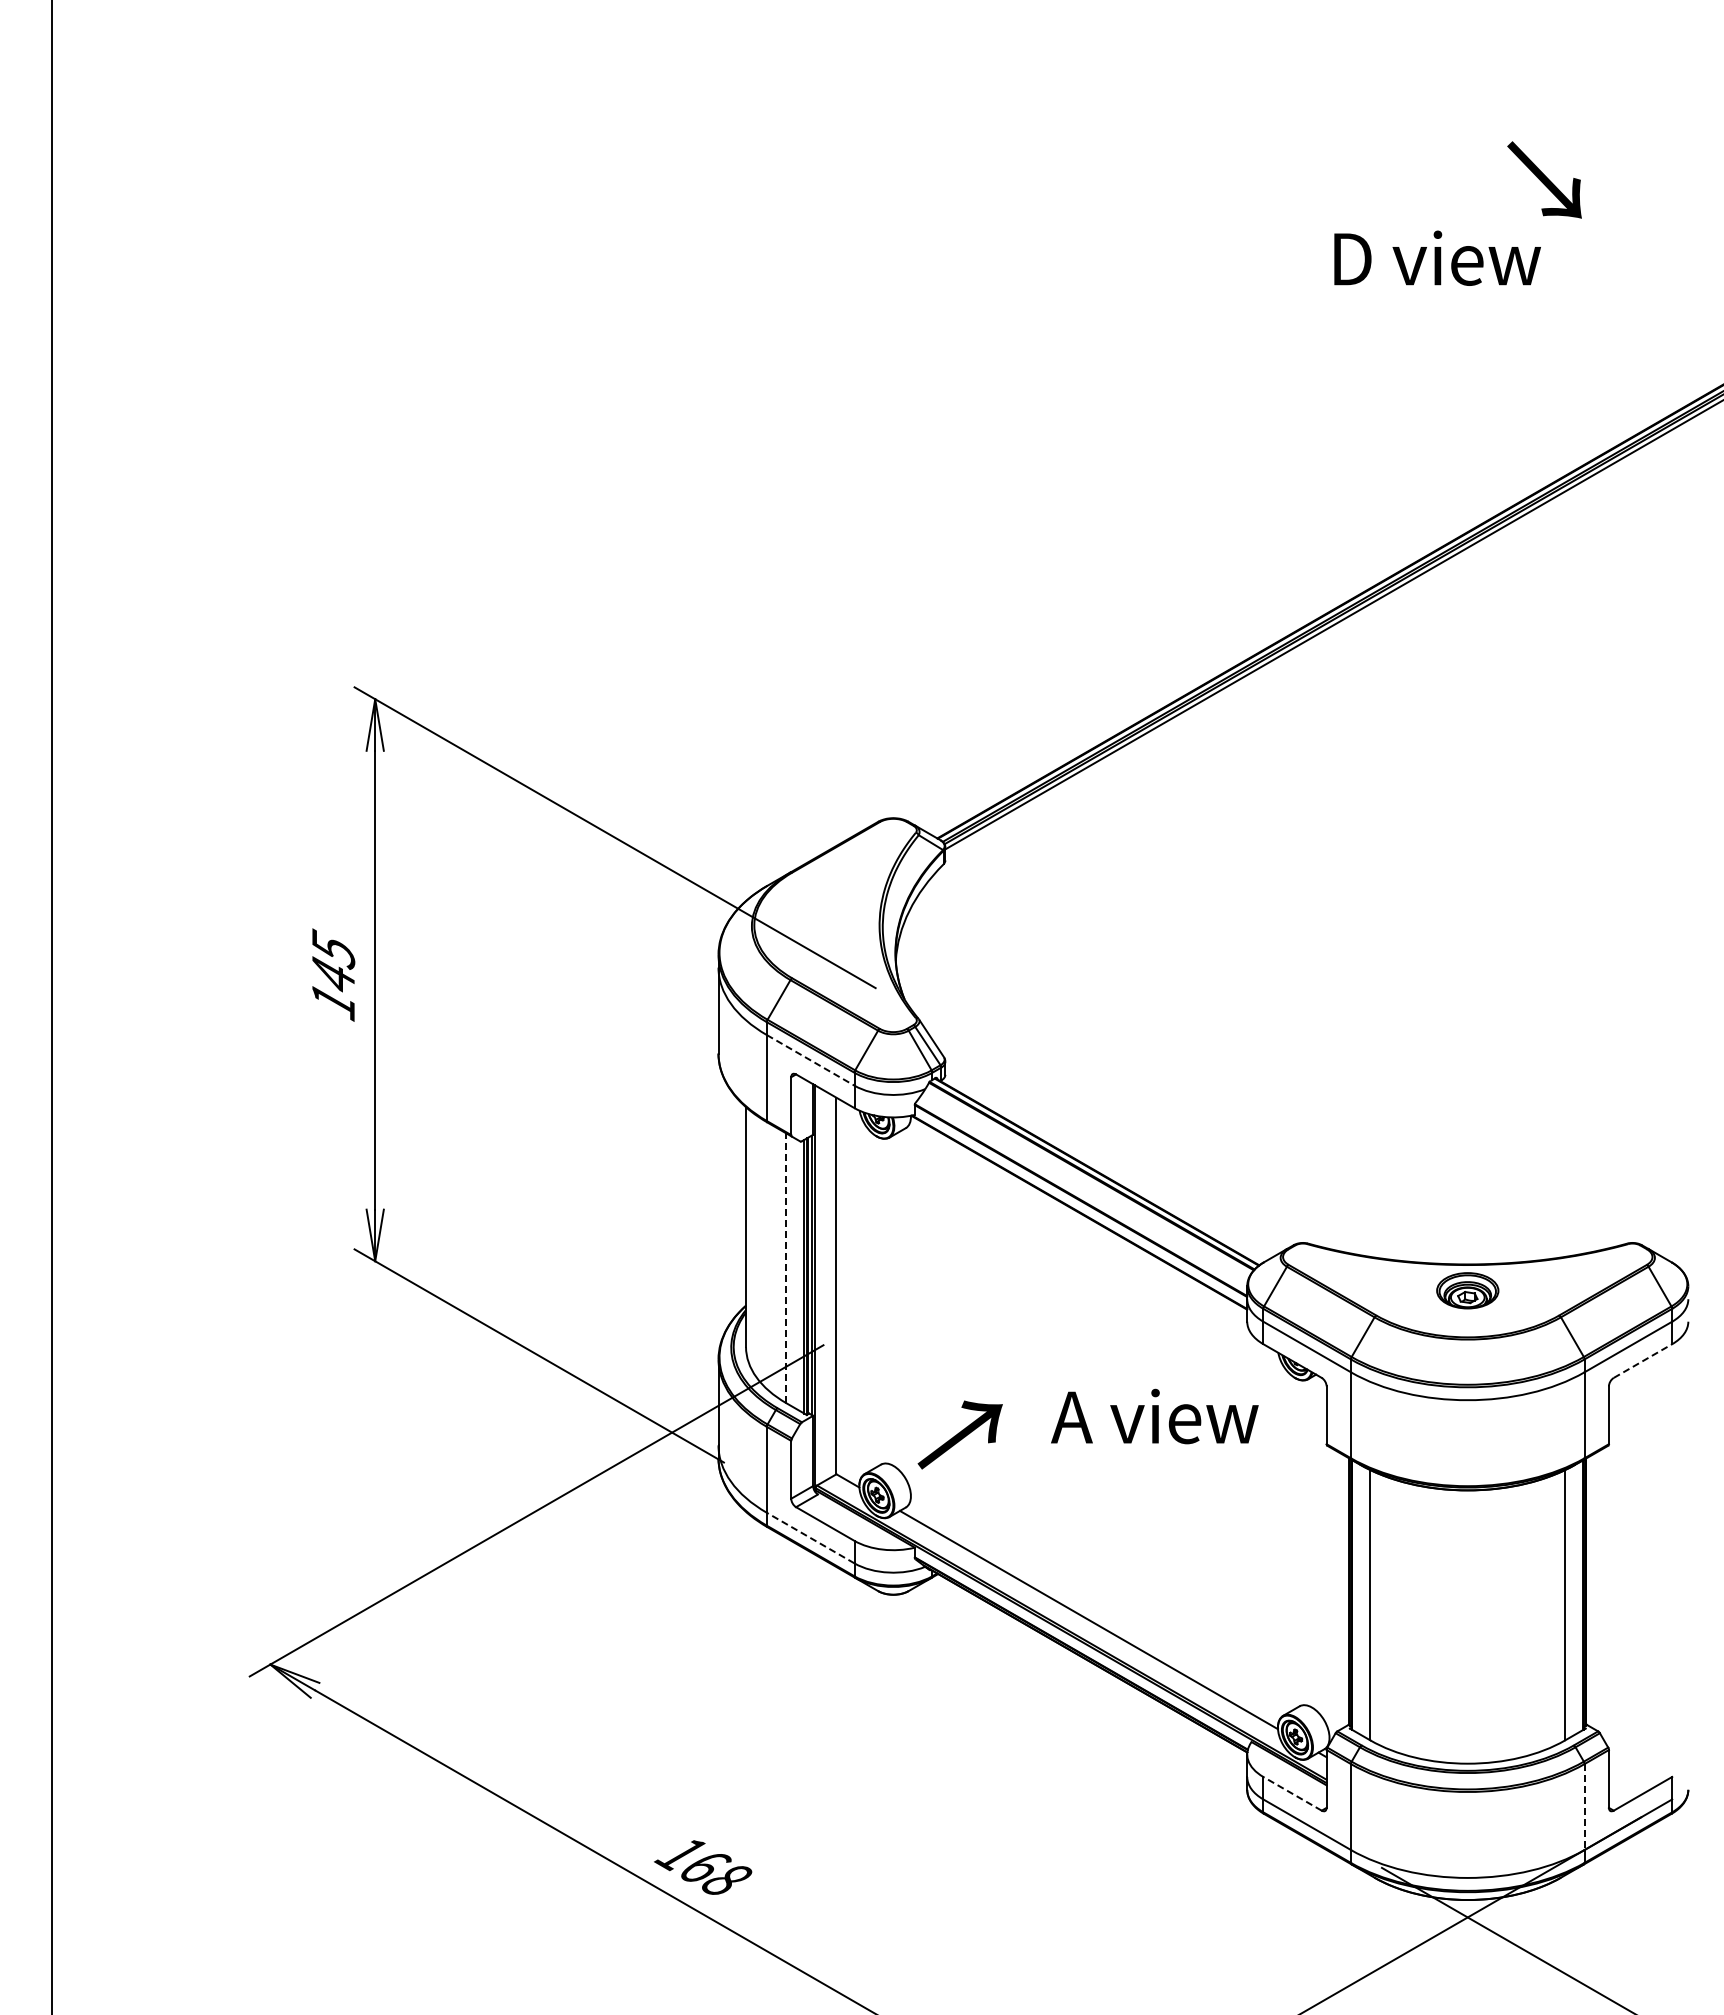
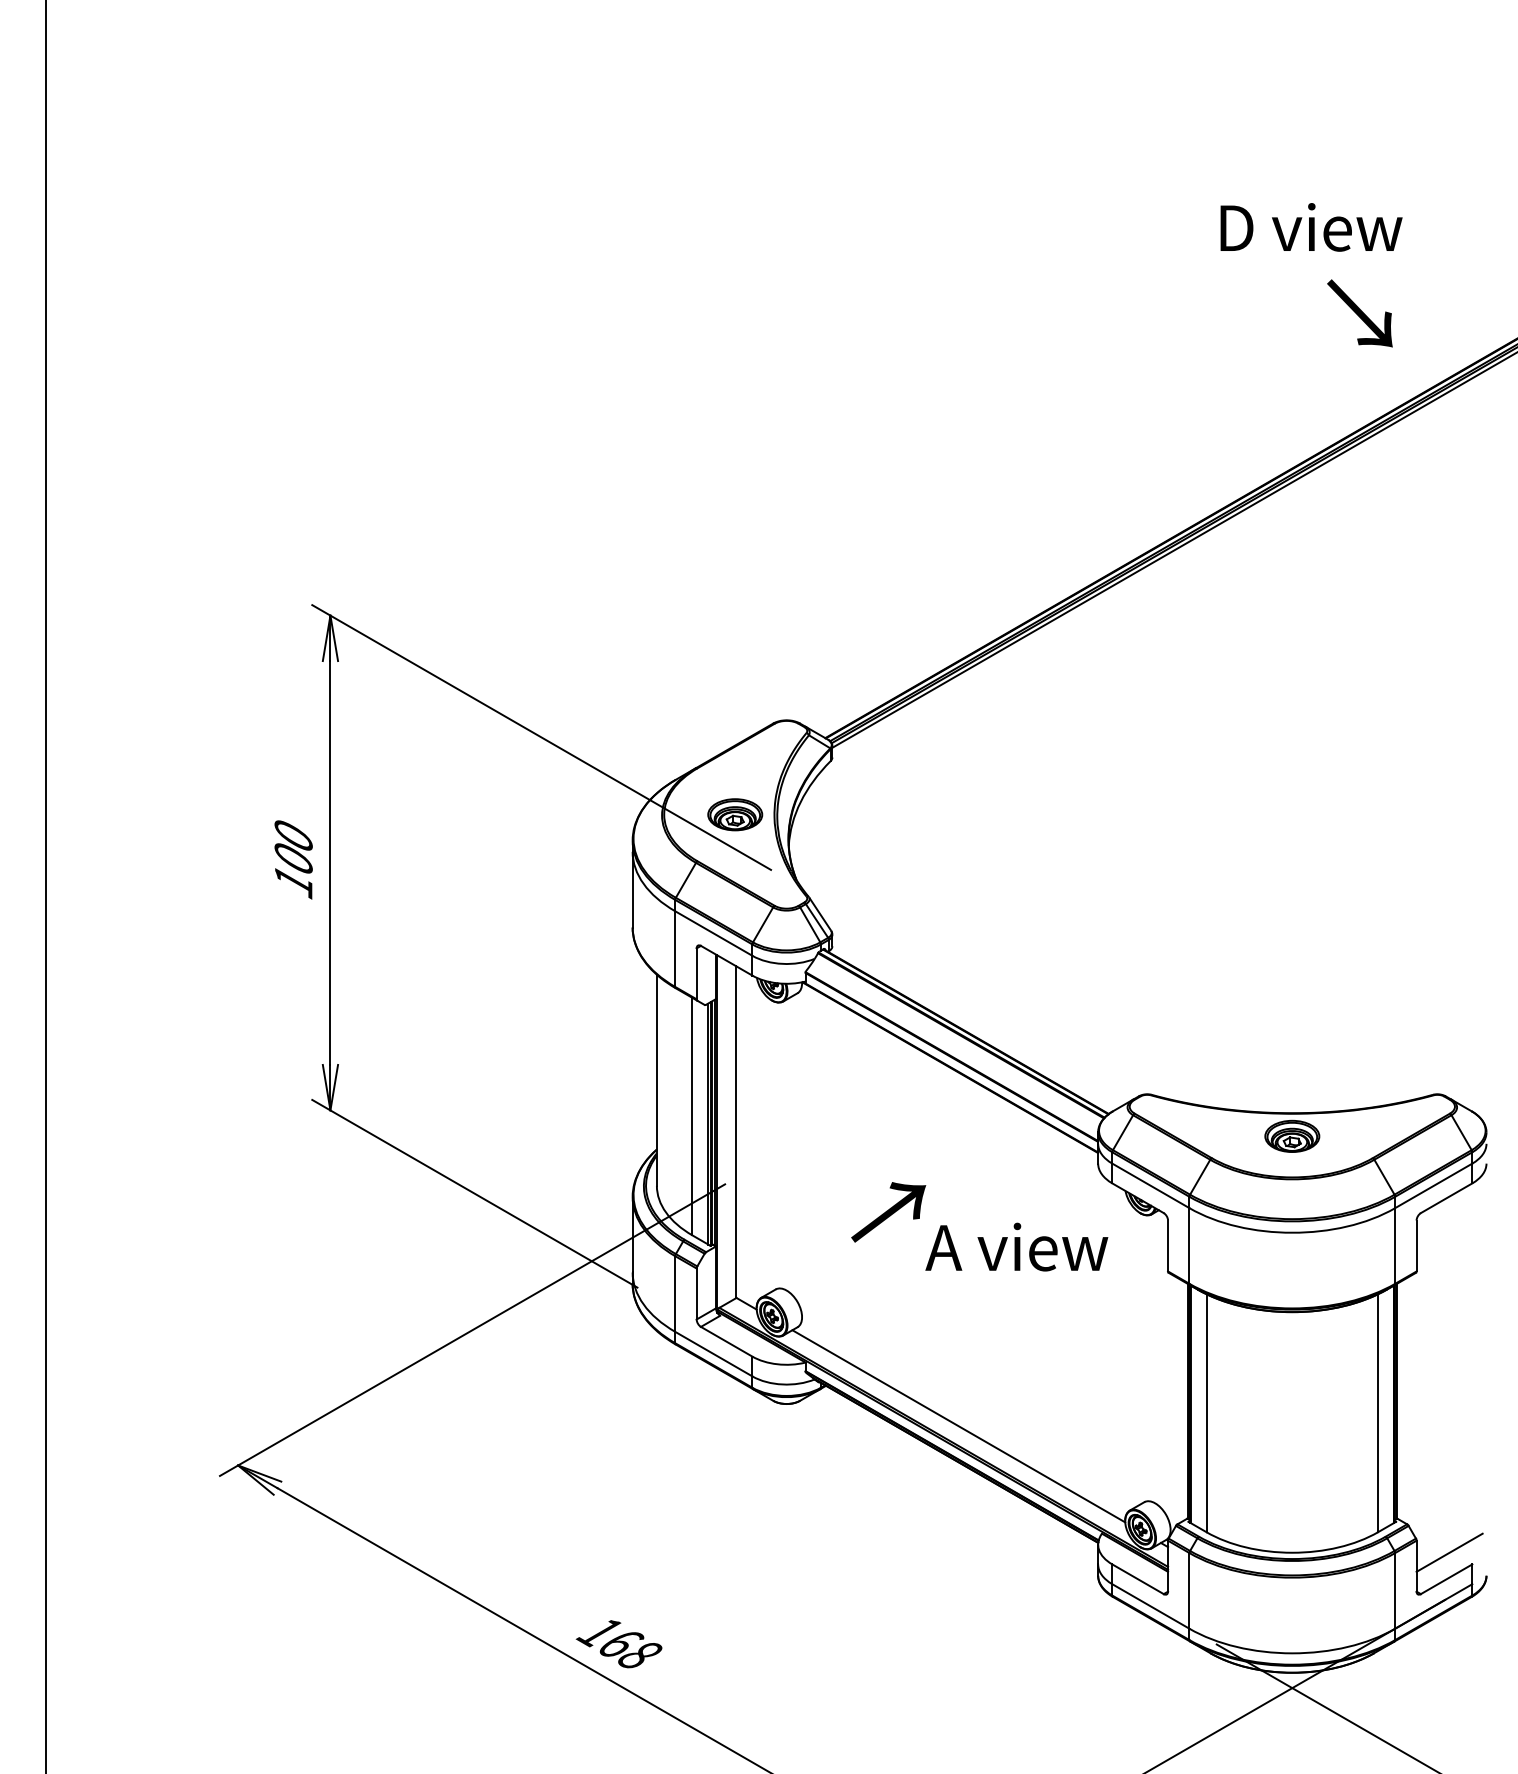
text: (1544, 179) -> (1359, 312), moved
text: (1437, 257) -> (1311, 226), moved
part: (834, 925) -> (734, 814), added
text: (333, 960) -> (293, 845), 145 -> 100
line: (810, 1060) -> (713, 933), dashed -> solid
line: (786, 1268) -> (692, 1116), dashed -> solid
line: (1643, 1361) -> (1447, 1198), dashed -> solid
text: (959, 1434) -> (887, 1211), moved
line: (810, 1538) -> (713, 1354), dashed -> solid
line: (1645, 1763) -> (1448, 1552), added
line: (1292, 1793) -> (1138, 1578), dashed -> solid
line: (1584, 1807) -> (1395, 1591), dashed -> solid

